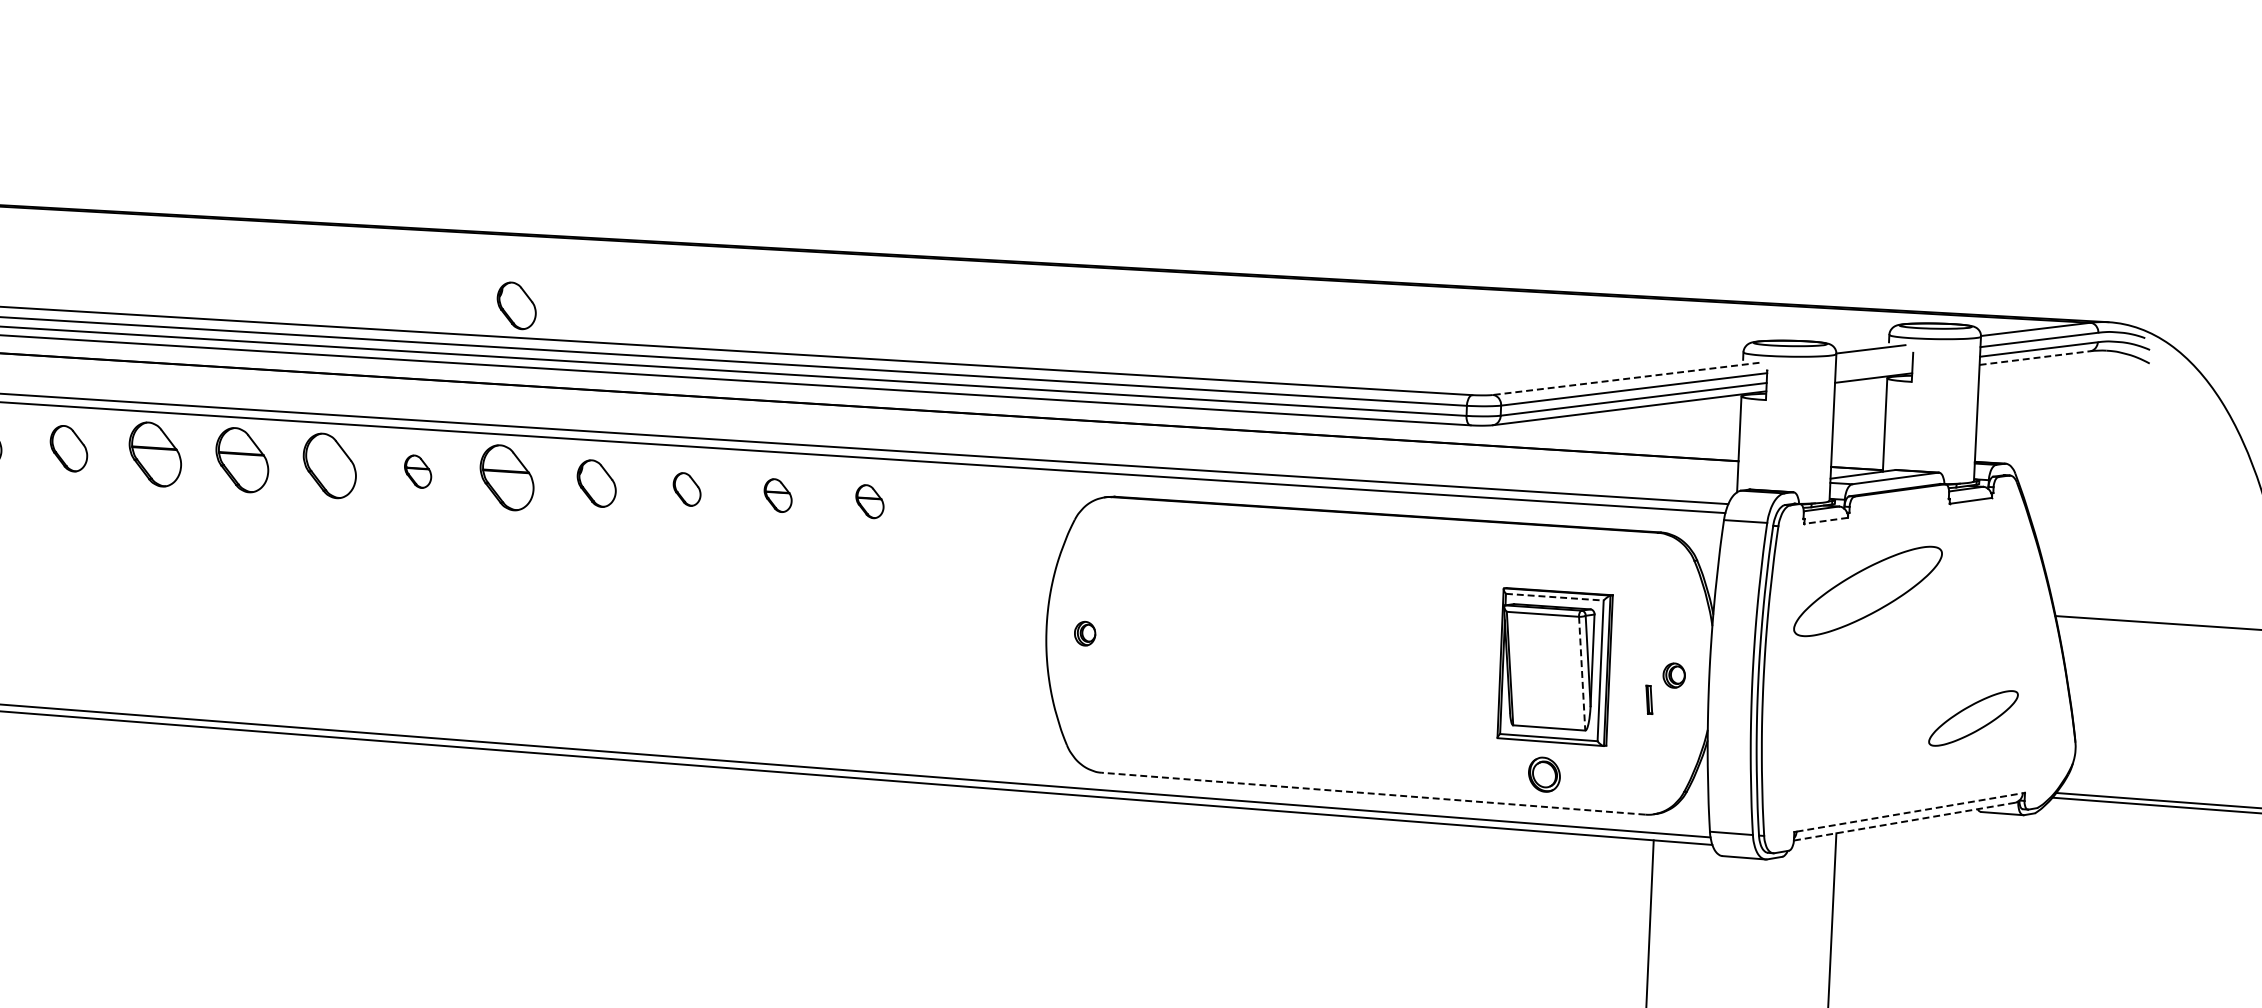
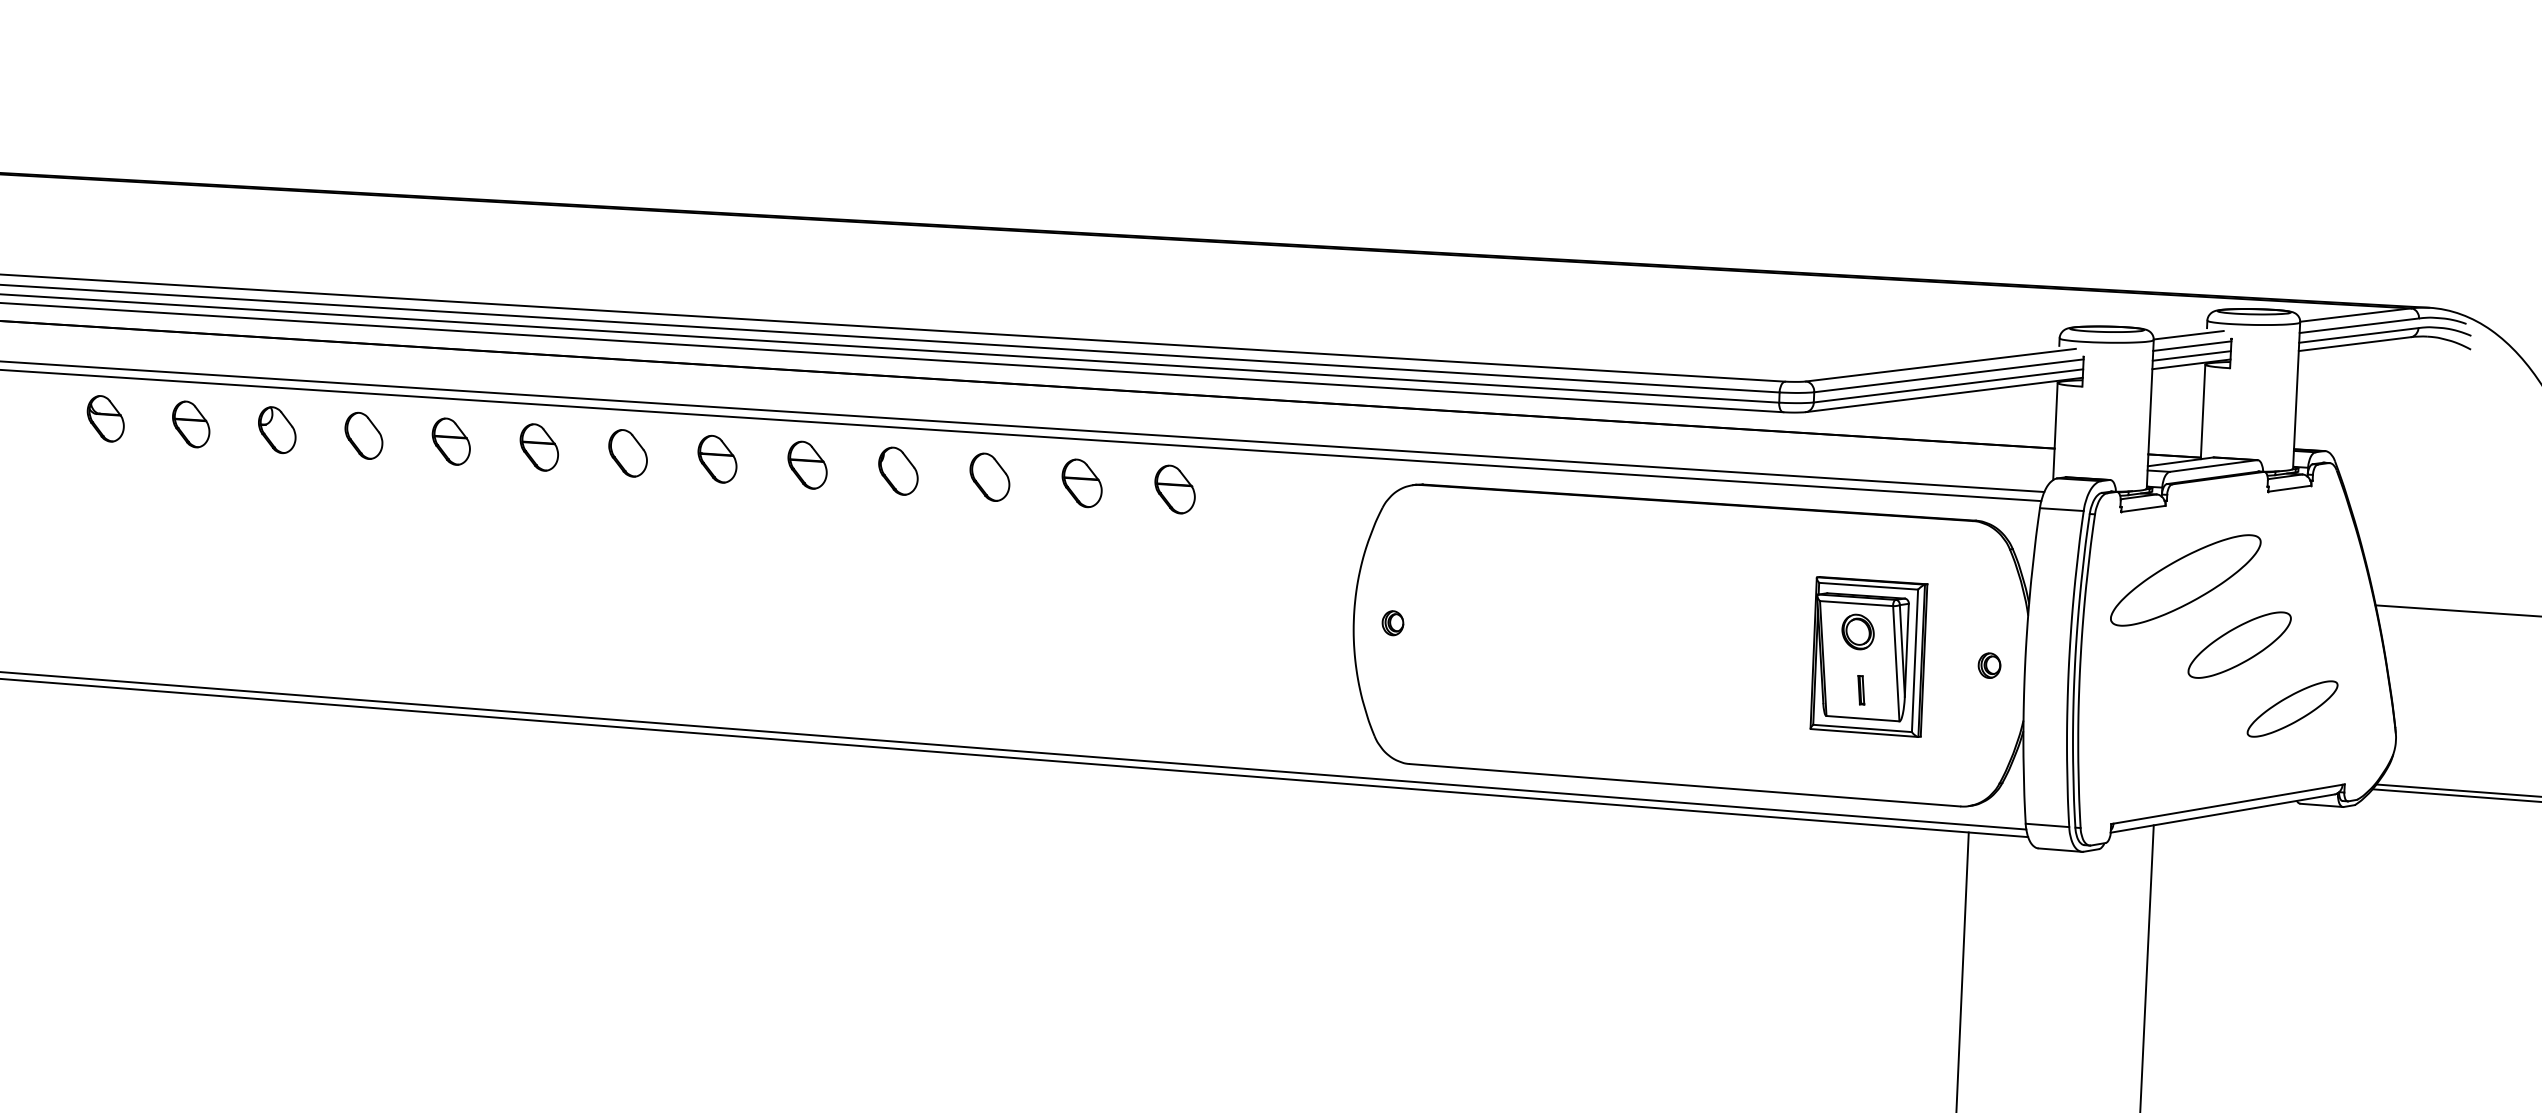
part: (516, 305) -> (817, 290), removed
line: (2035, 358) -> (2355, 344), dashed -> solid
line: (1874, 359) -> (2192, 345), added
line: (1873, 369) -> (2191, 355), added
line: (1625, 379) -> (1940, 365), dashed -> solid
part: (154, 454) -> (450, 441), size x0.71
part: (241, 460) -> (538, 447), size x0.71
part: (329, 466) -> (627, 453), size x0.71
part: (418, 471) -> (717, 458), size x1.43
part: (506, 476) -> (807, 464), size x0.71
part: (686, 488) -> (989, 476), size x1.43
part: (777, 495) -> (1081, 483), size x1.43
part: (869, 501) -> (1174, 489), size x1.43
line: (1825, 521) -> (2142, 509), dashed -> solid
line: (1554, 597) -> (1868, 586), dashed -> solid
part: (1921, 654) -> (2239, 644), added
line: (1582, 673) -> (1896, 663), dashed -> solid
part: (1649, 700) -> (1861, 690), moved
part: (1543, 774) -> (1857, 631), moved
line: (1373, 793) -> (1685, 785), dashed -> solid
line: (1910, 812) -> (2228, 804), dashed -> solid
line: (1904, 821) -> (2222, 813), dashed -> solid

